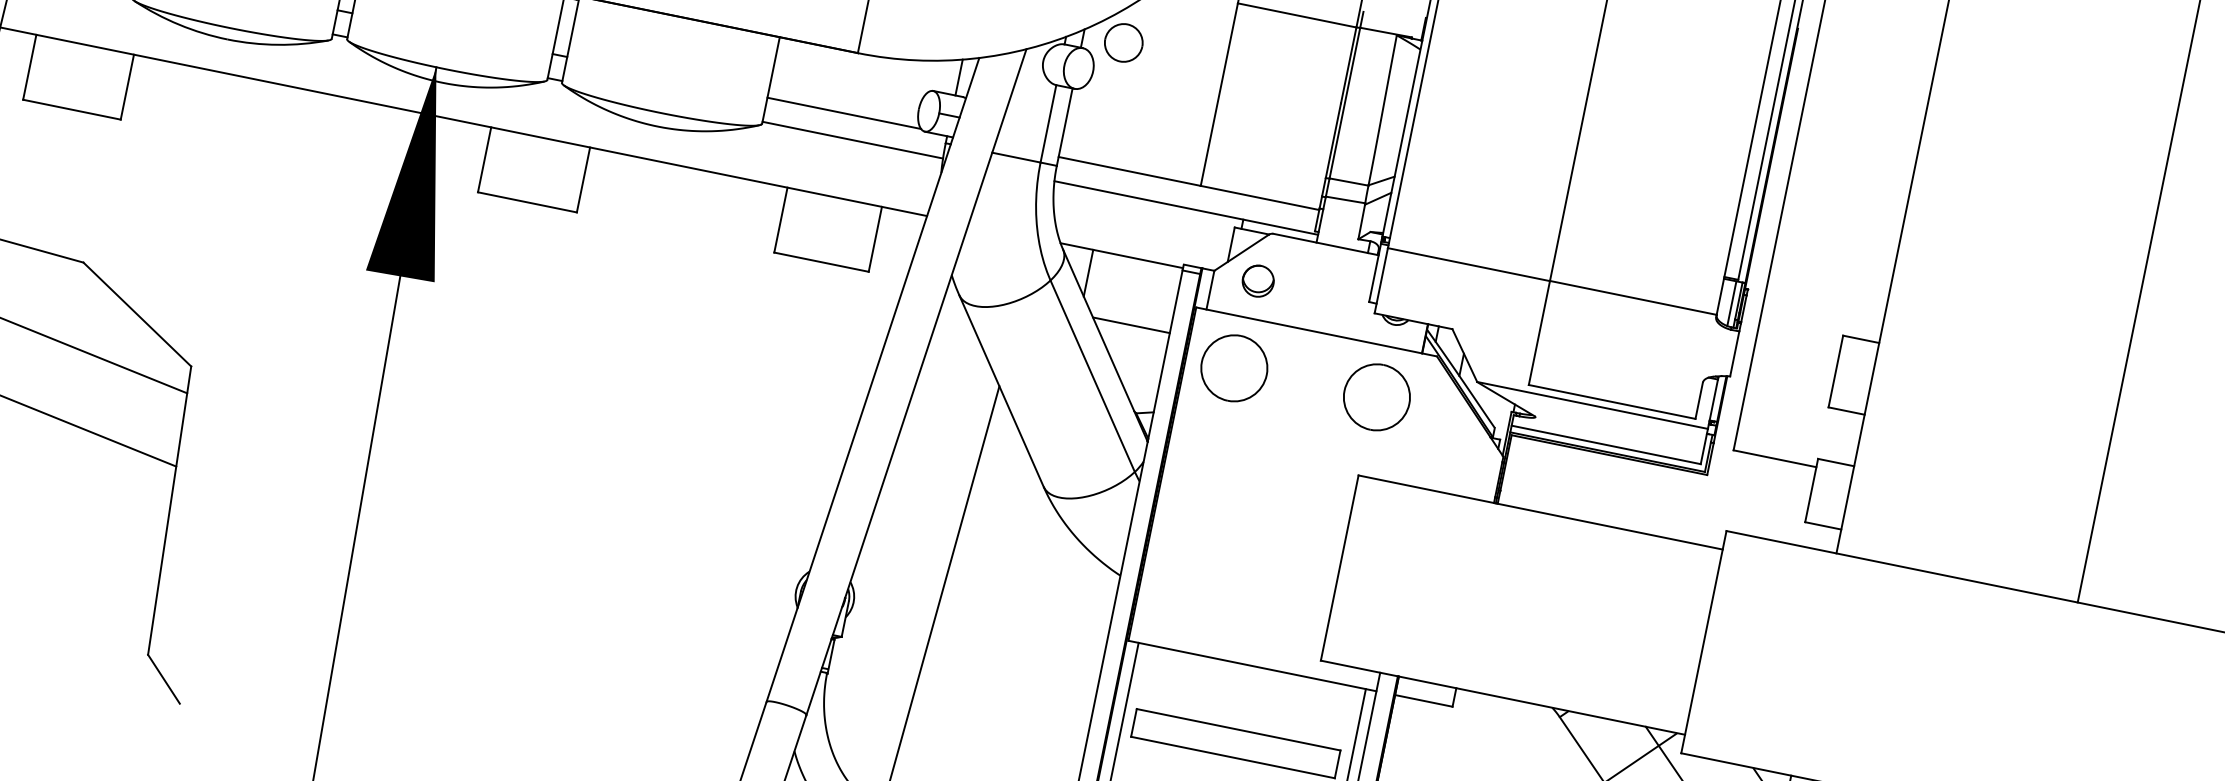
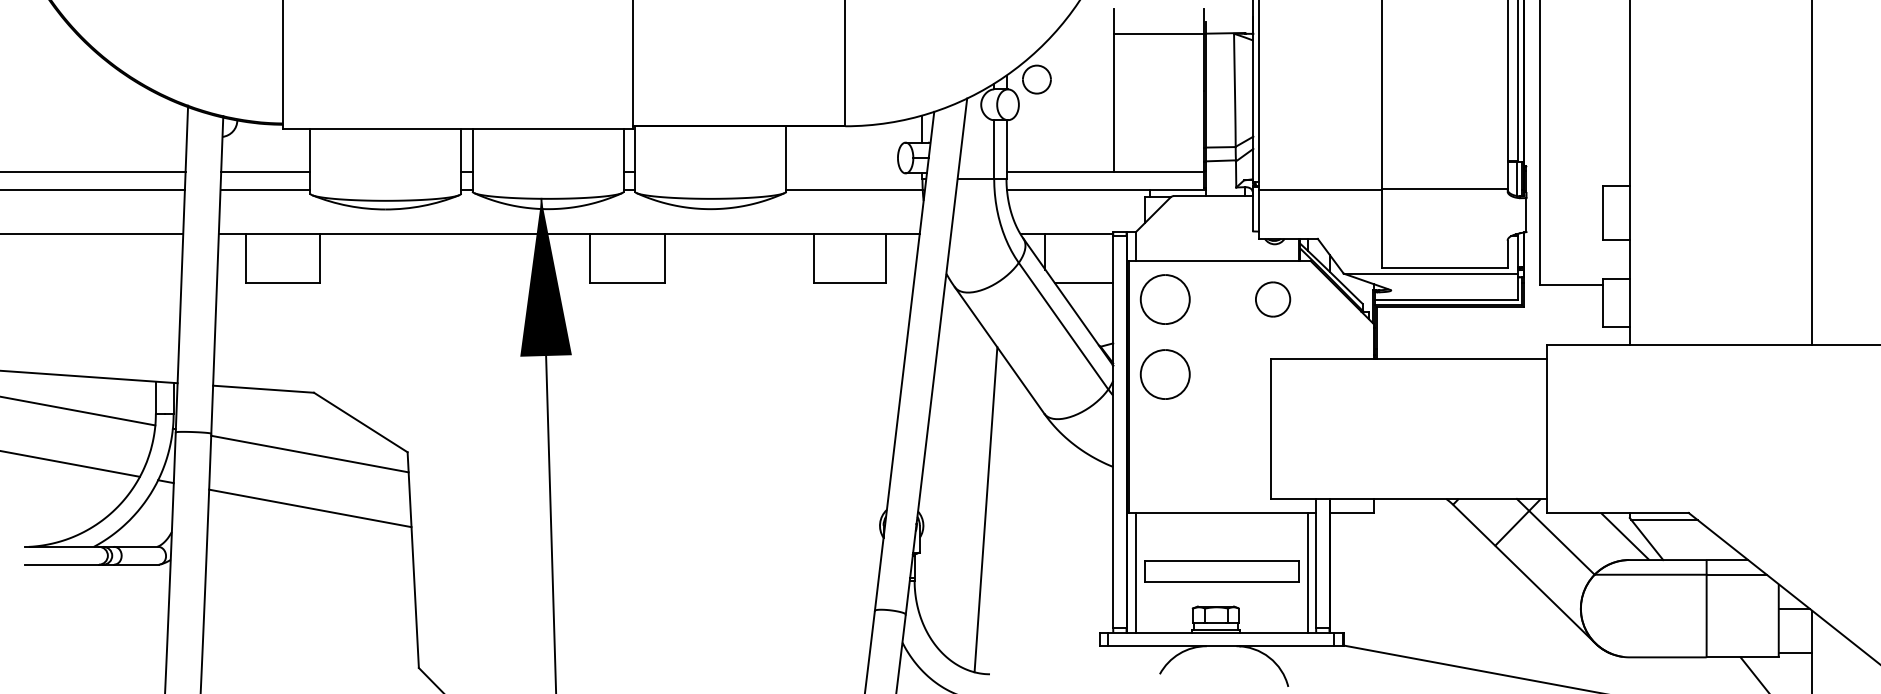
line: (844, 114) -> (844, 172), removed
part: (1257, 280) -> (1169, 232), removed
part: (1376, 397) -> (1272, 299), size x0.7
part: (1213, 467) -> (1164, 374), added

